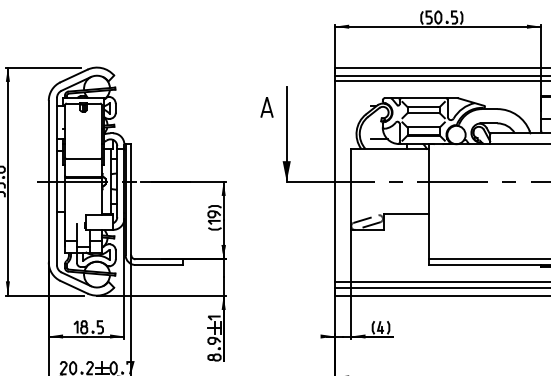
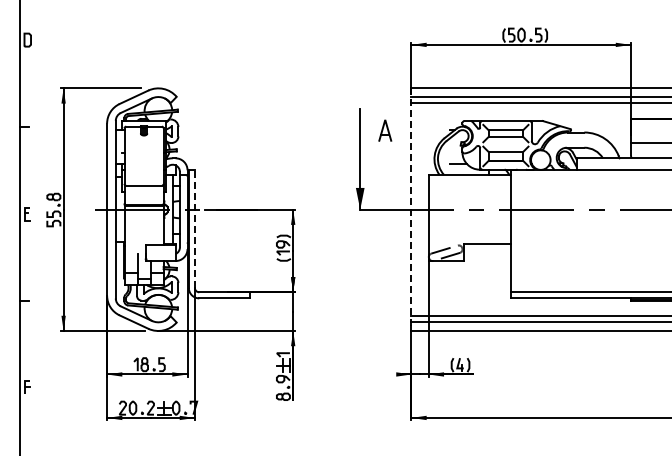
part: (267, 107) -> (385, 130), moved
line: (334, 182) -> (411, 210), solid -> dashed
line: (130, 200) -> (194, 229), solid -> dashed

